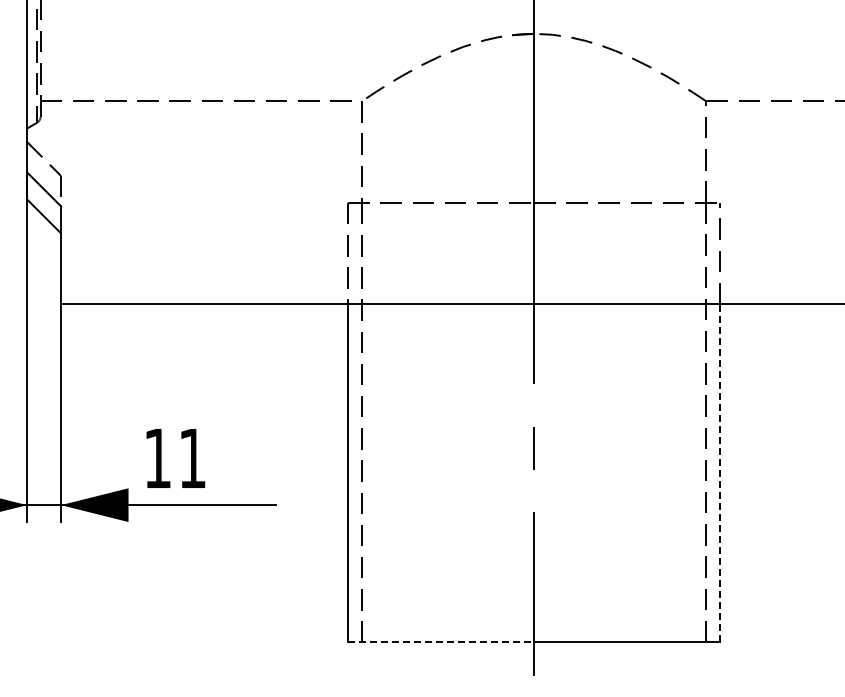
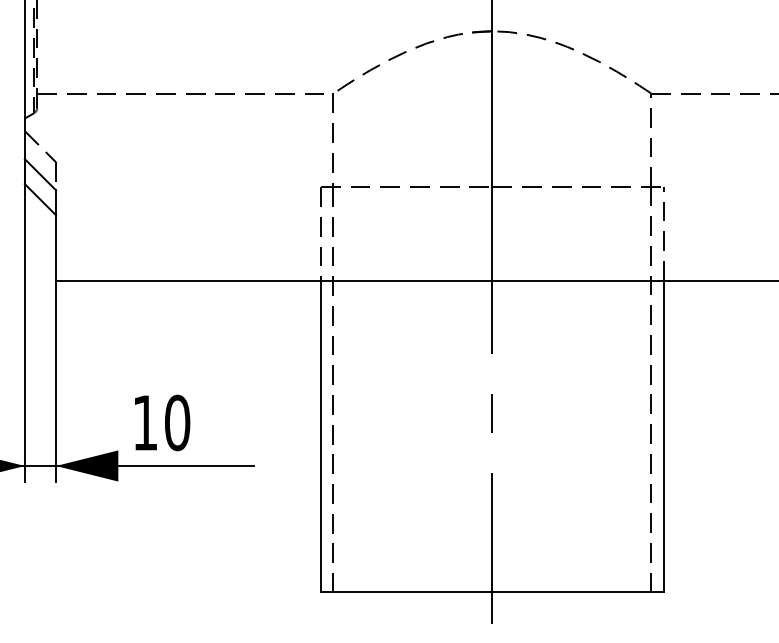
text: (192, 458) -> (177, 422), 11 -> 10
line: (719, 473) -> (663, 436), dashed -> solid
line: (441, 642) -> (407, 592), dashed -> solid

